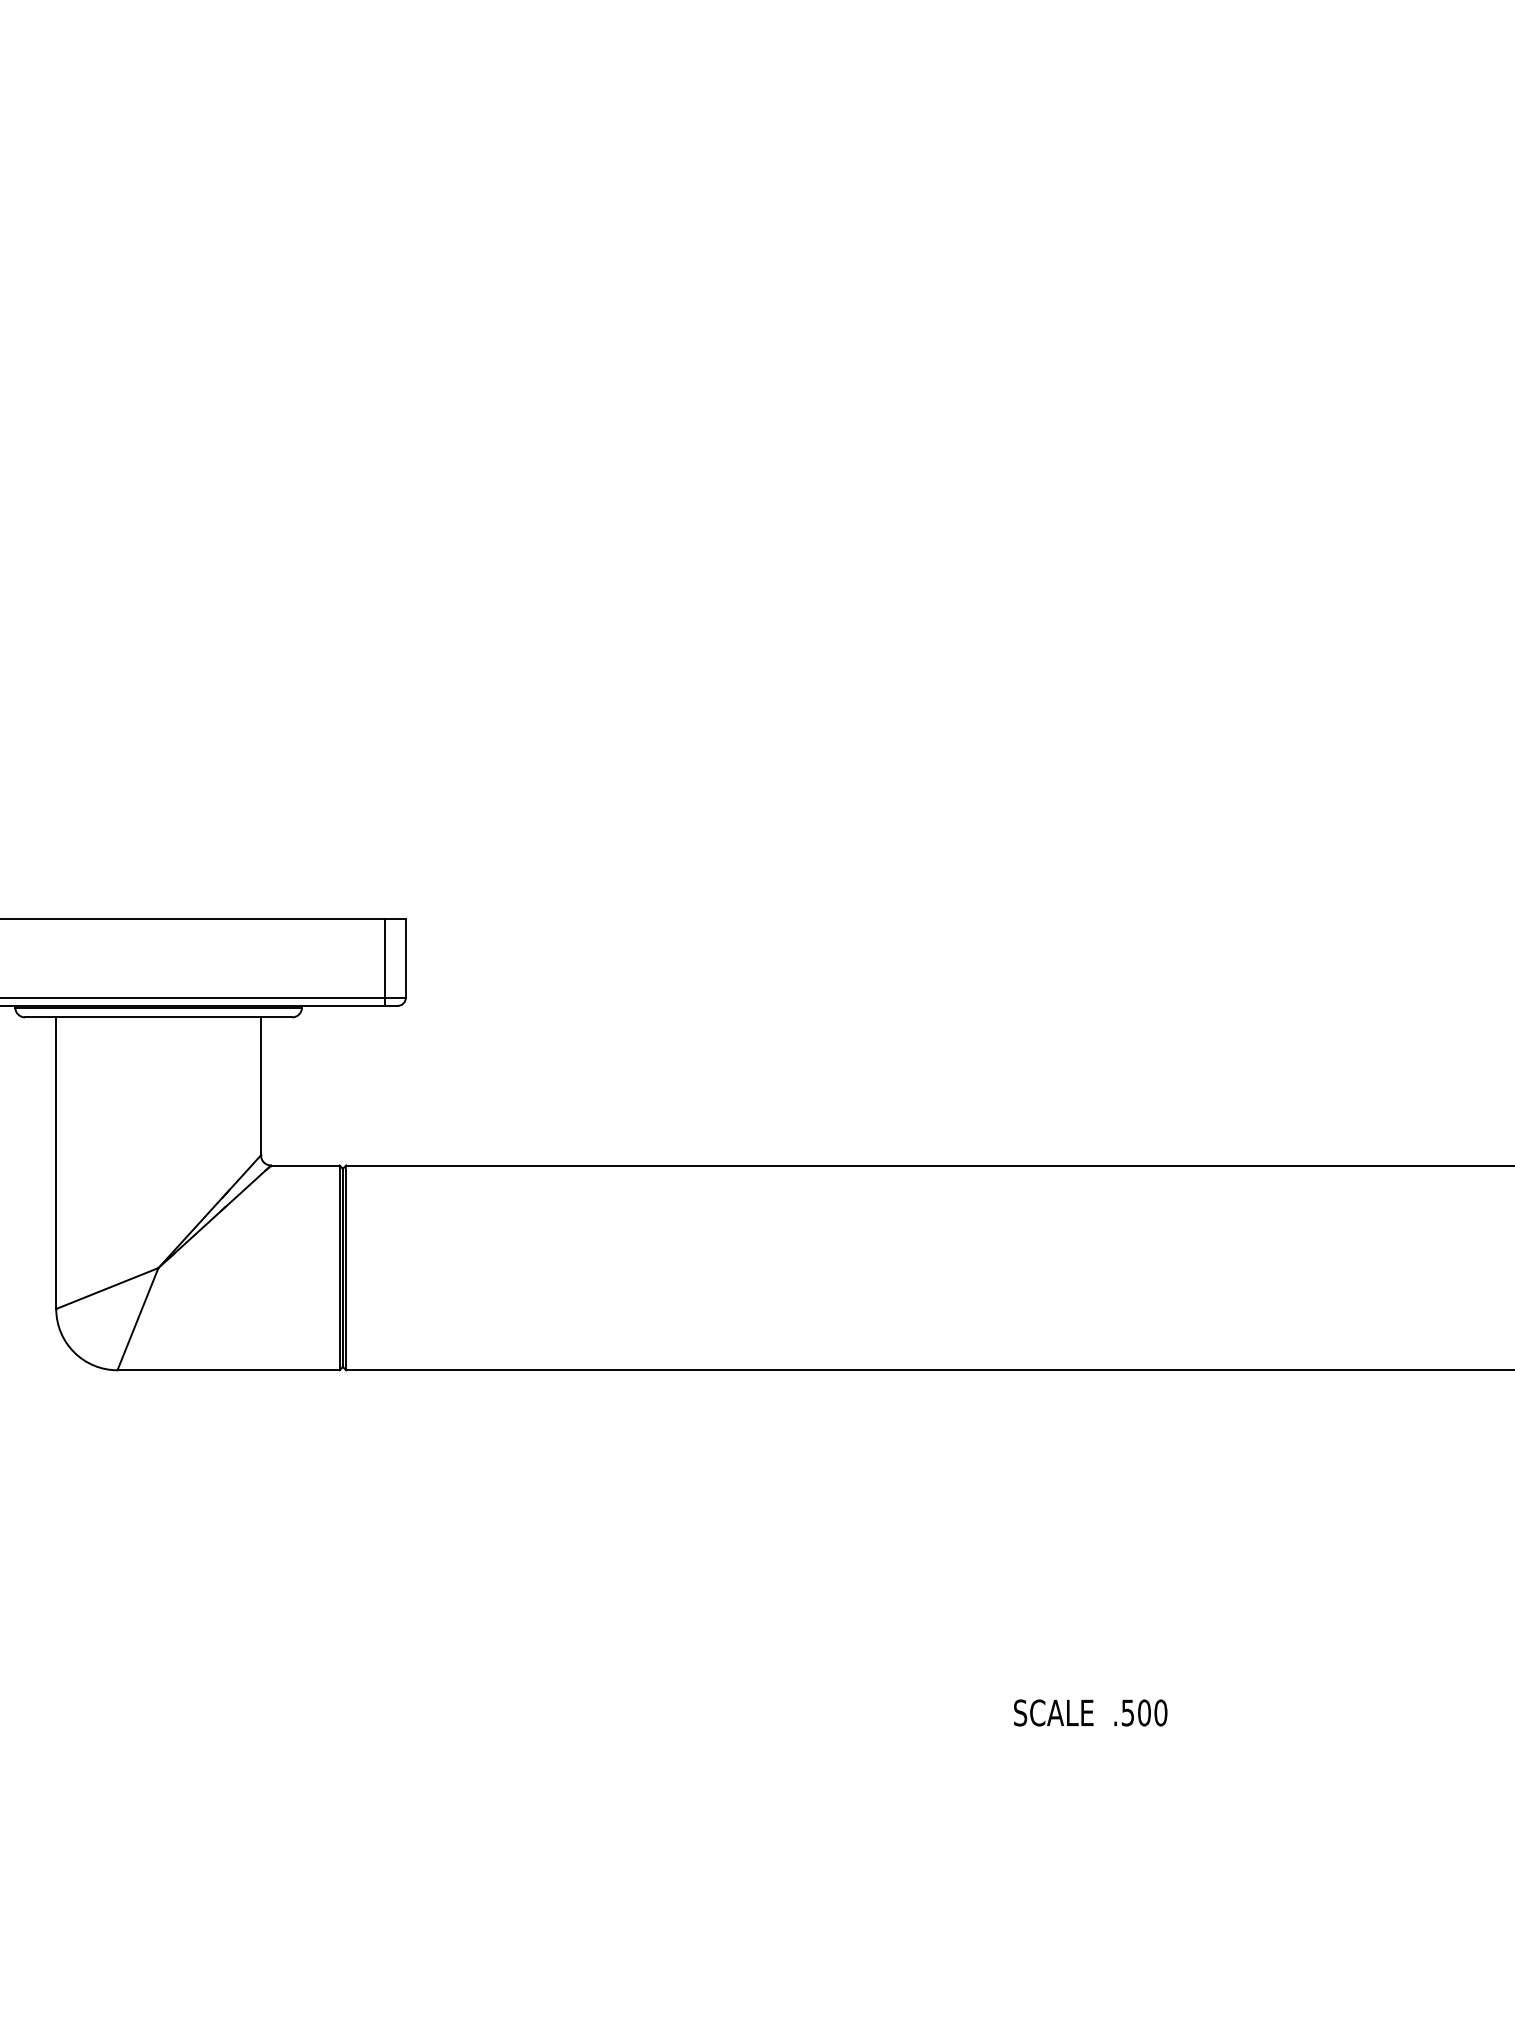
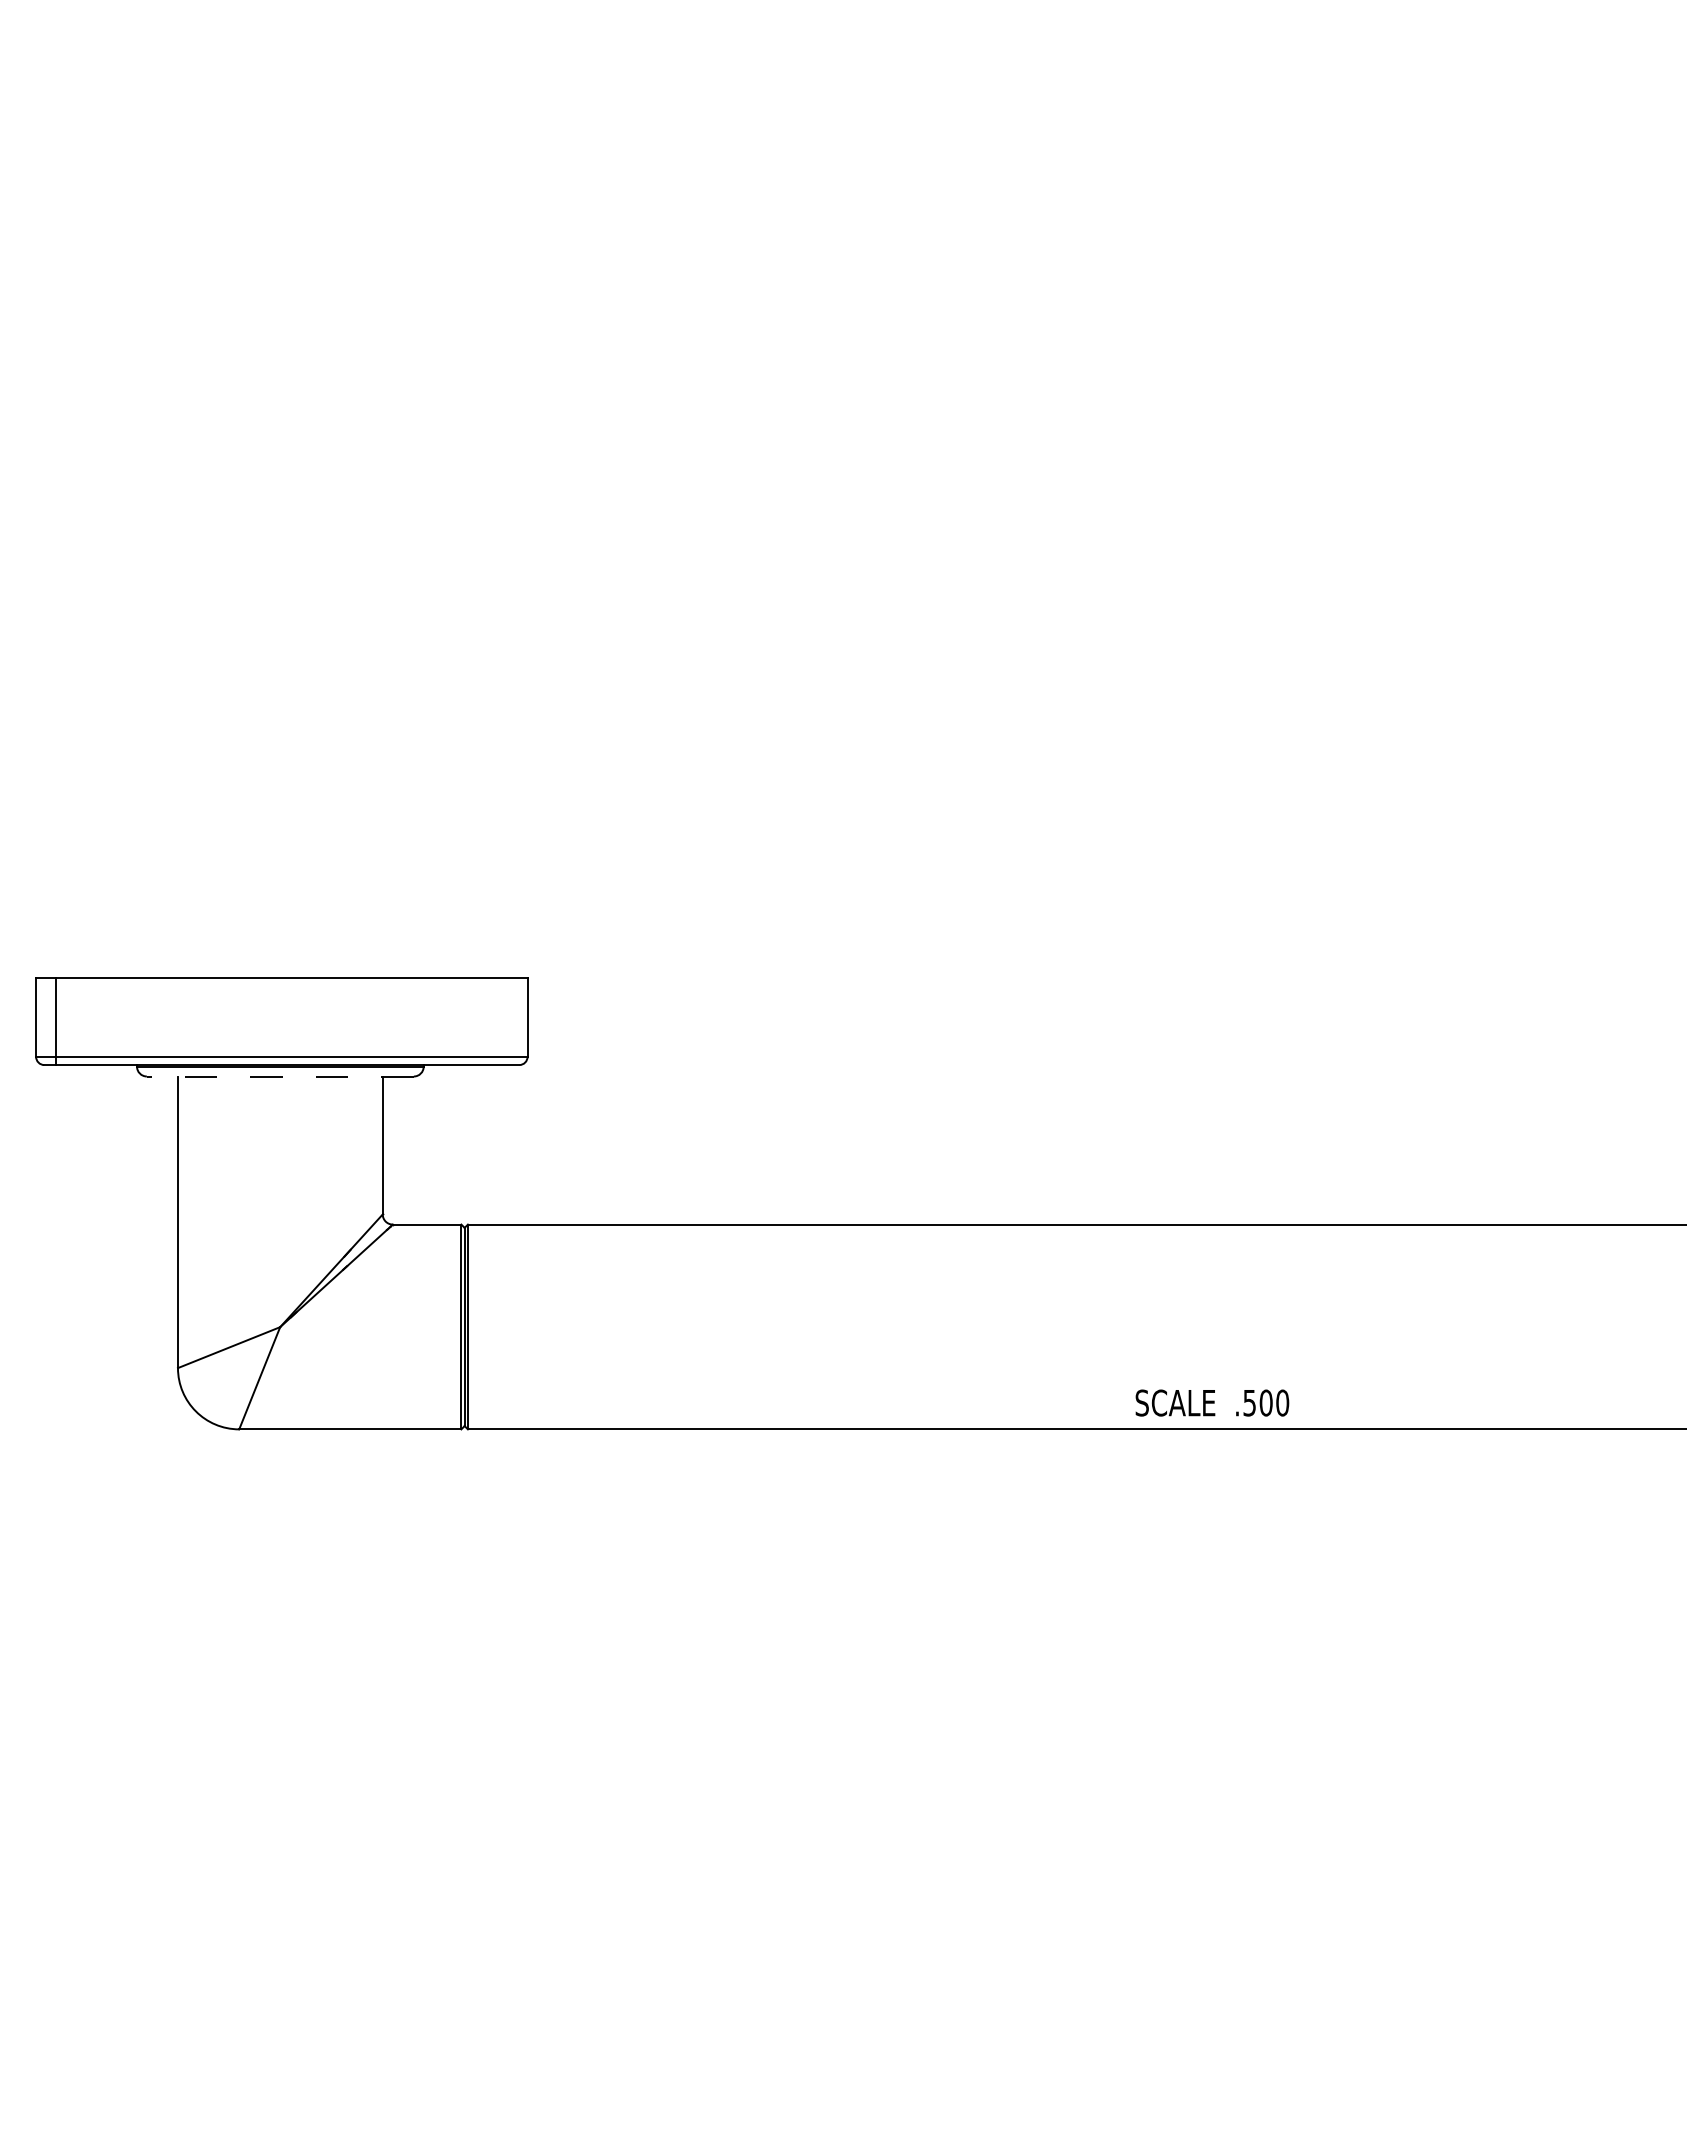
line: (384, 962) -> (506, 1021), removed
line: (158, 1017) -> (280, 1076), solid -> dashed
text: (1090, 1712) -> (1212, 1402), moved

